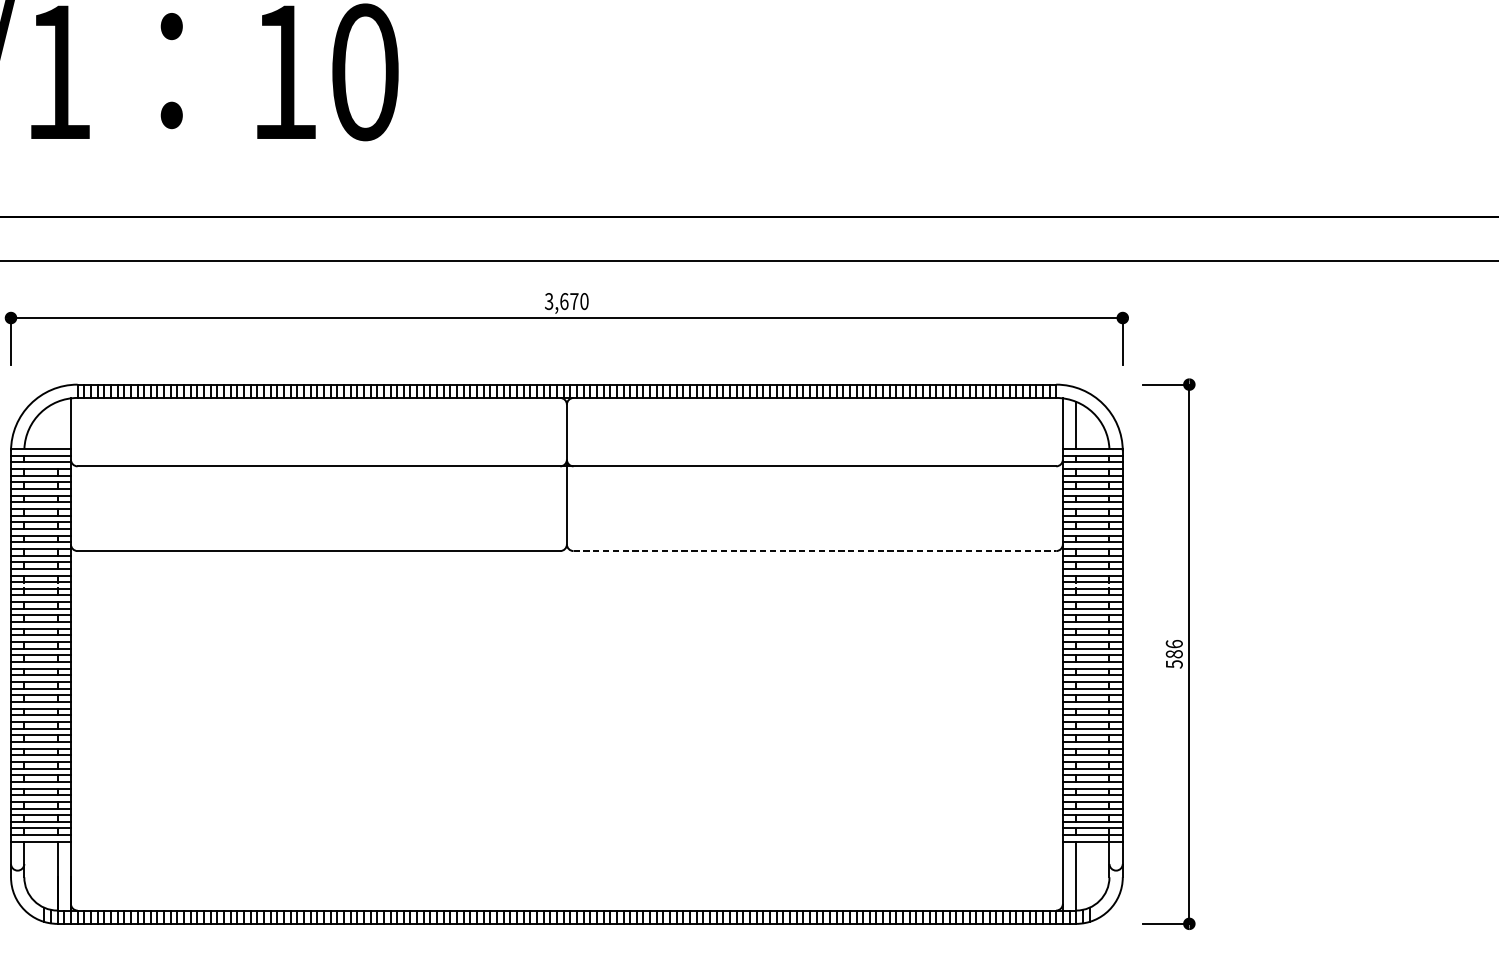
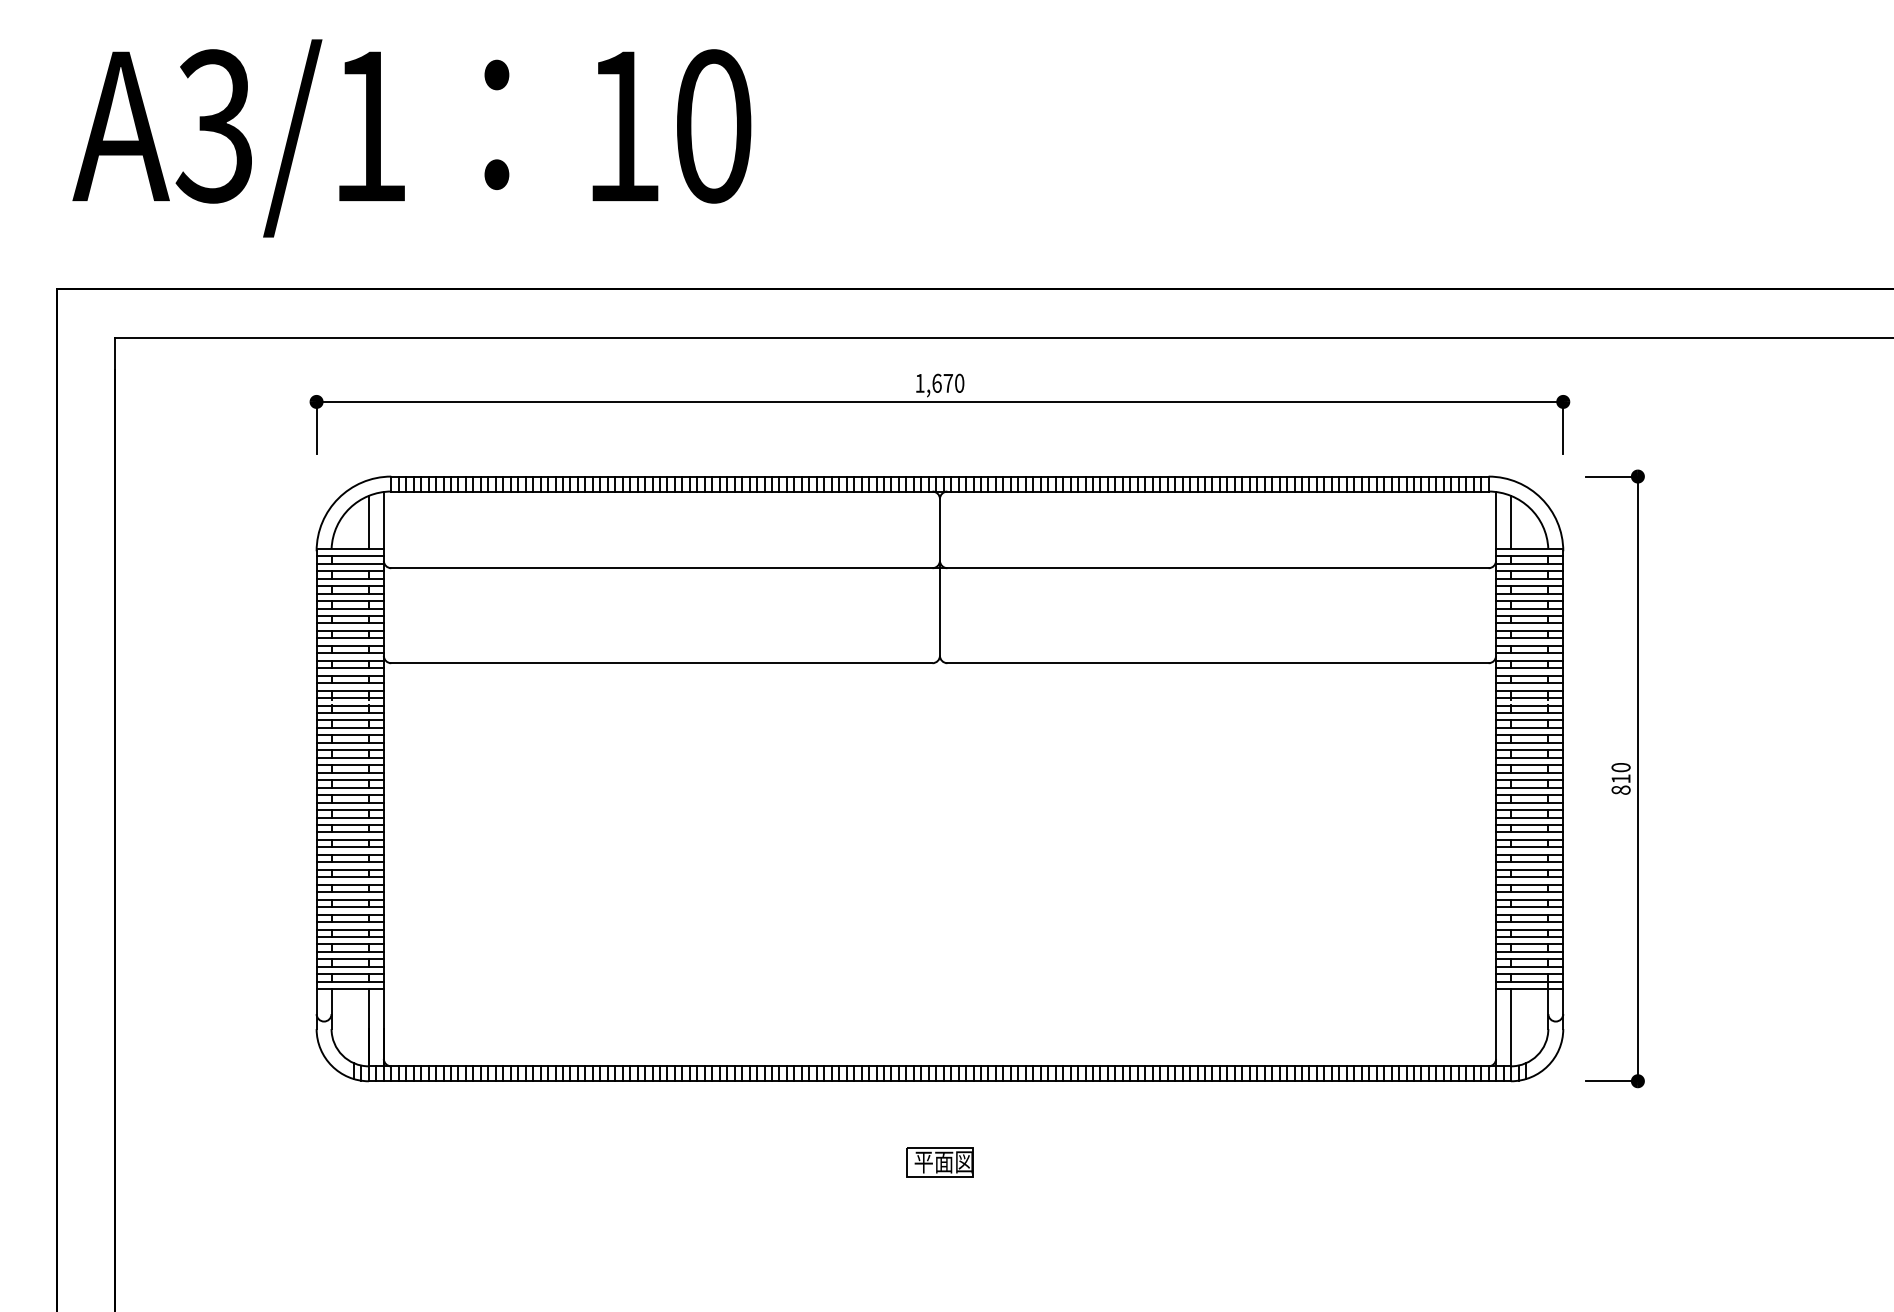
text: (548, 300) -> (919, 382), 3,670 -> 1,670
line: (57, 424) -> (368, 521), added
line: (815, 551) -> (1218, 663), dashed -> solid
text: (1173, 653) -> (1620, 778), 586 -> 810

